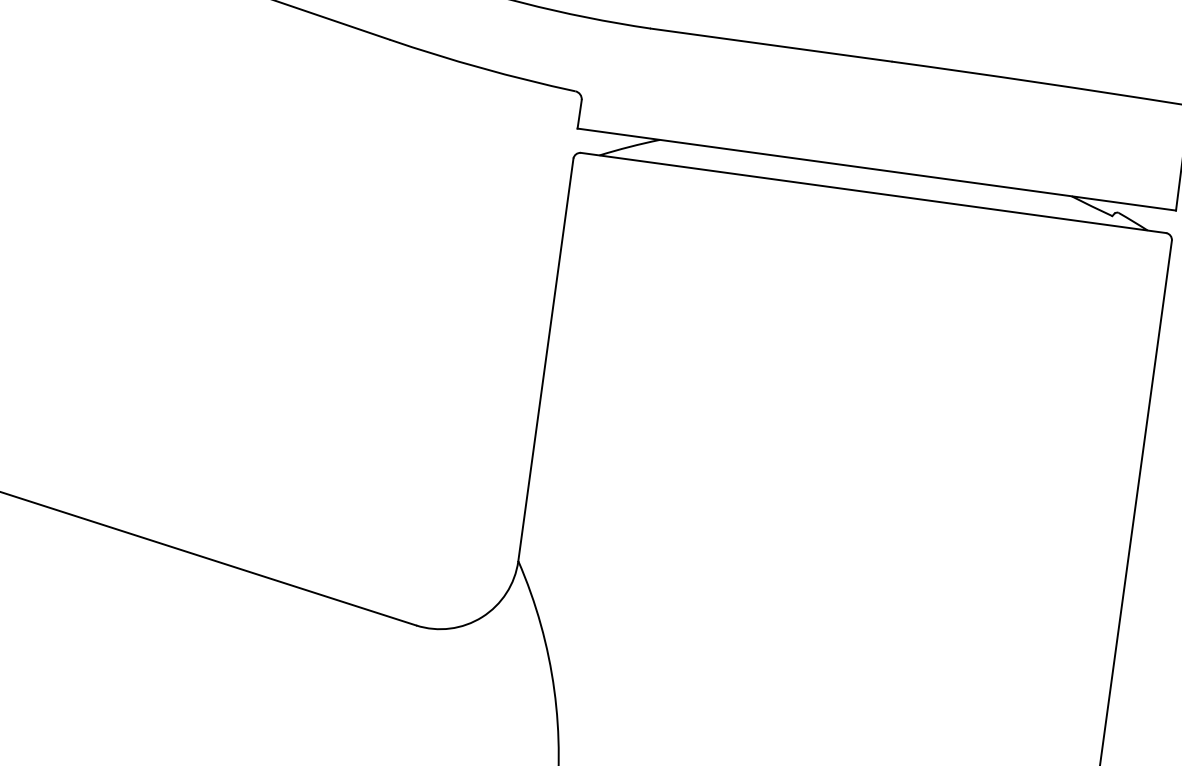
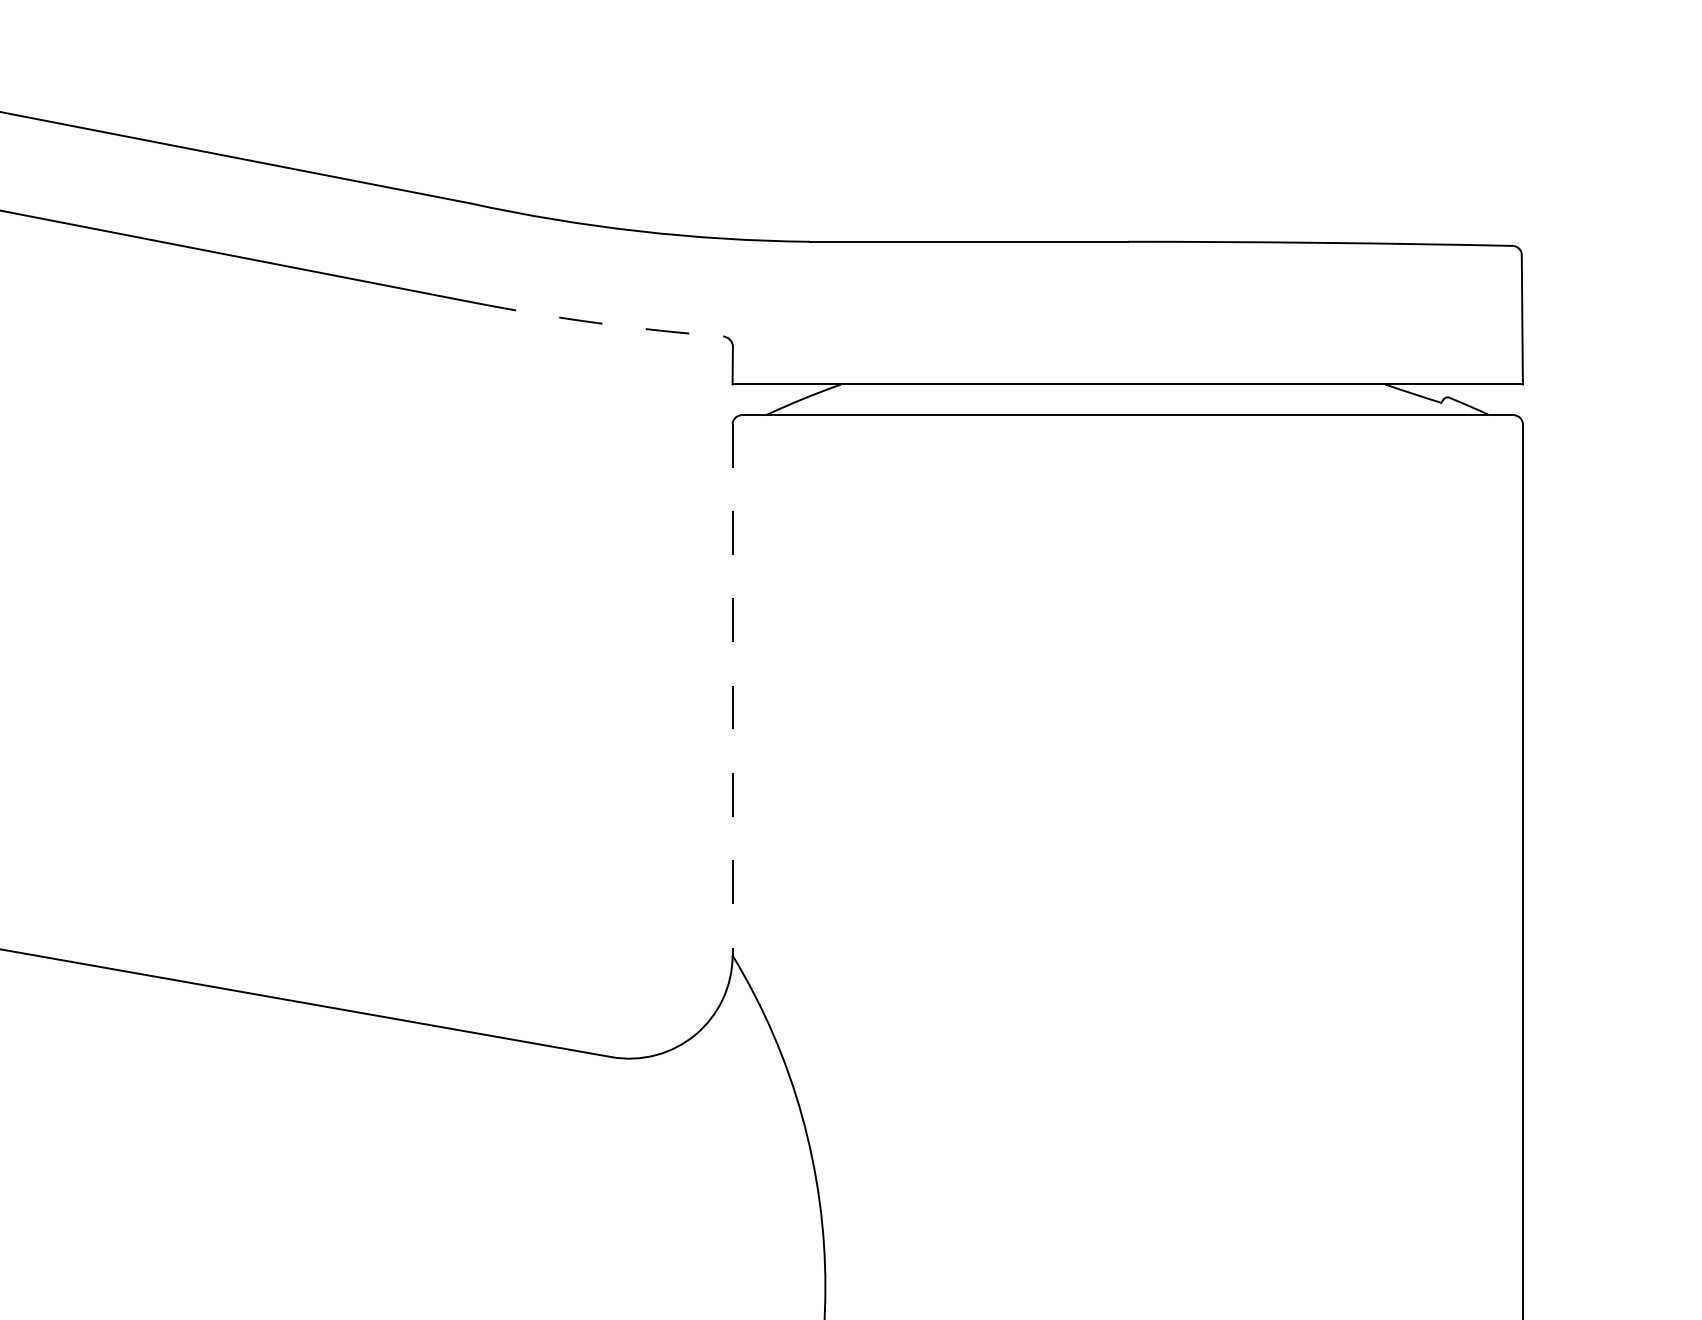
arc: (481, 68) -> (597, 323), solid -> dashed
line: (545, 359) -> (732, 689), solid -> dashed

